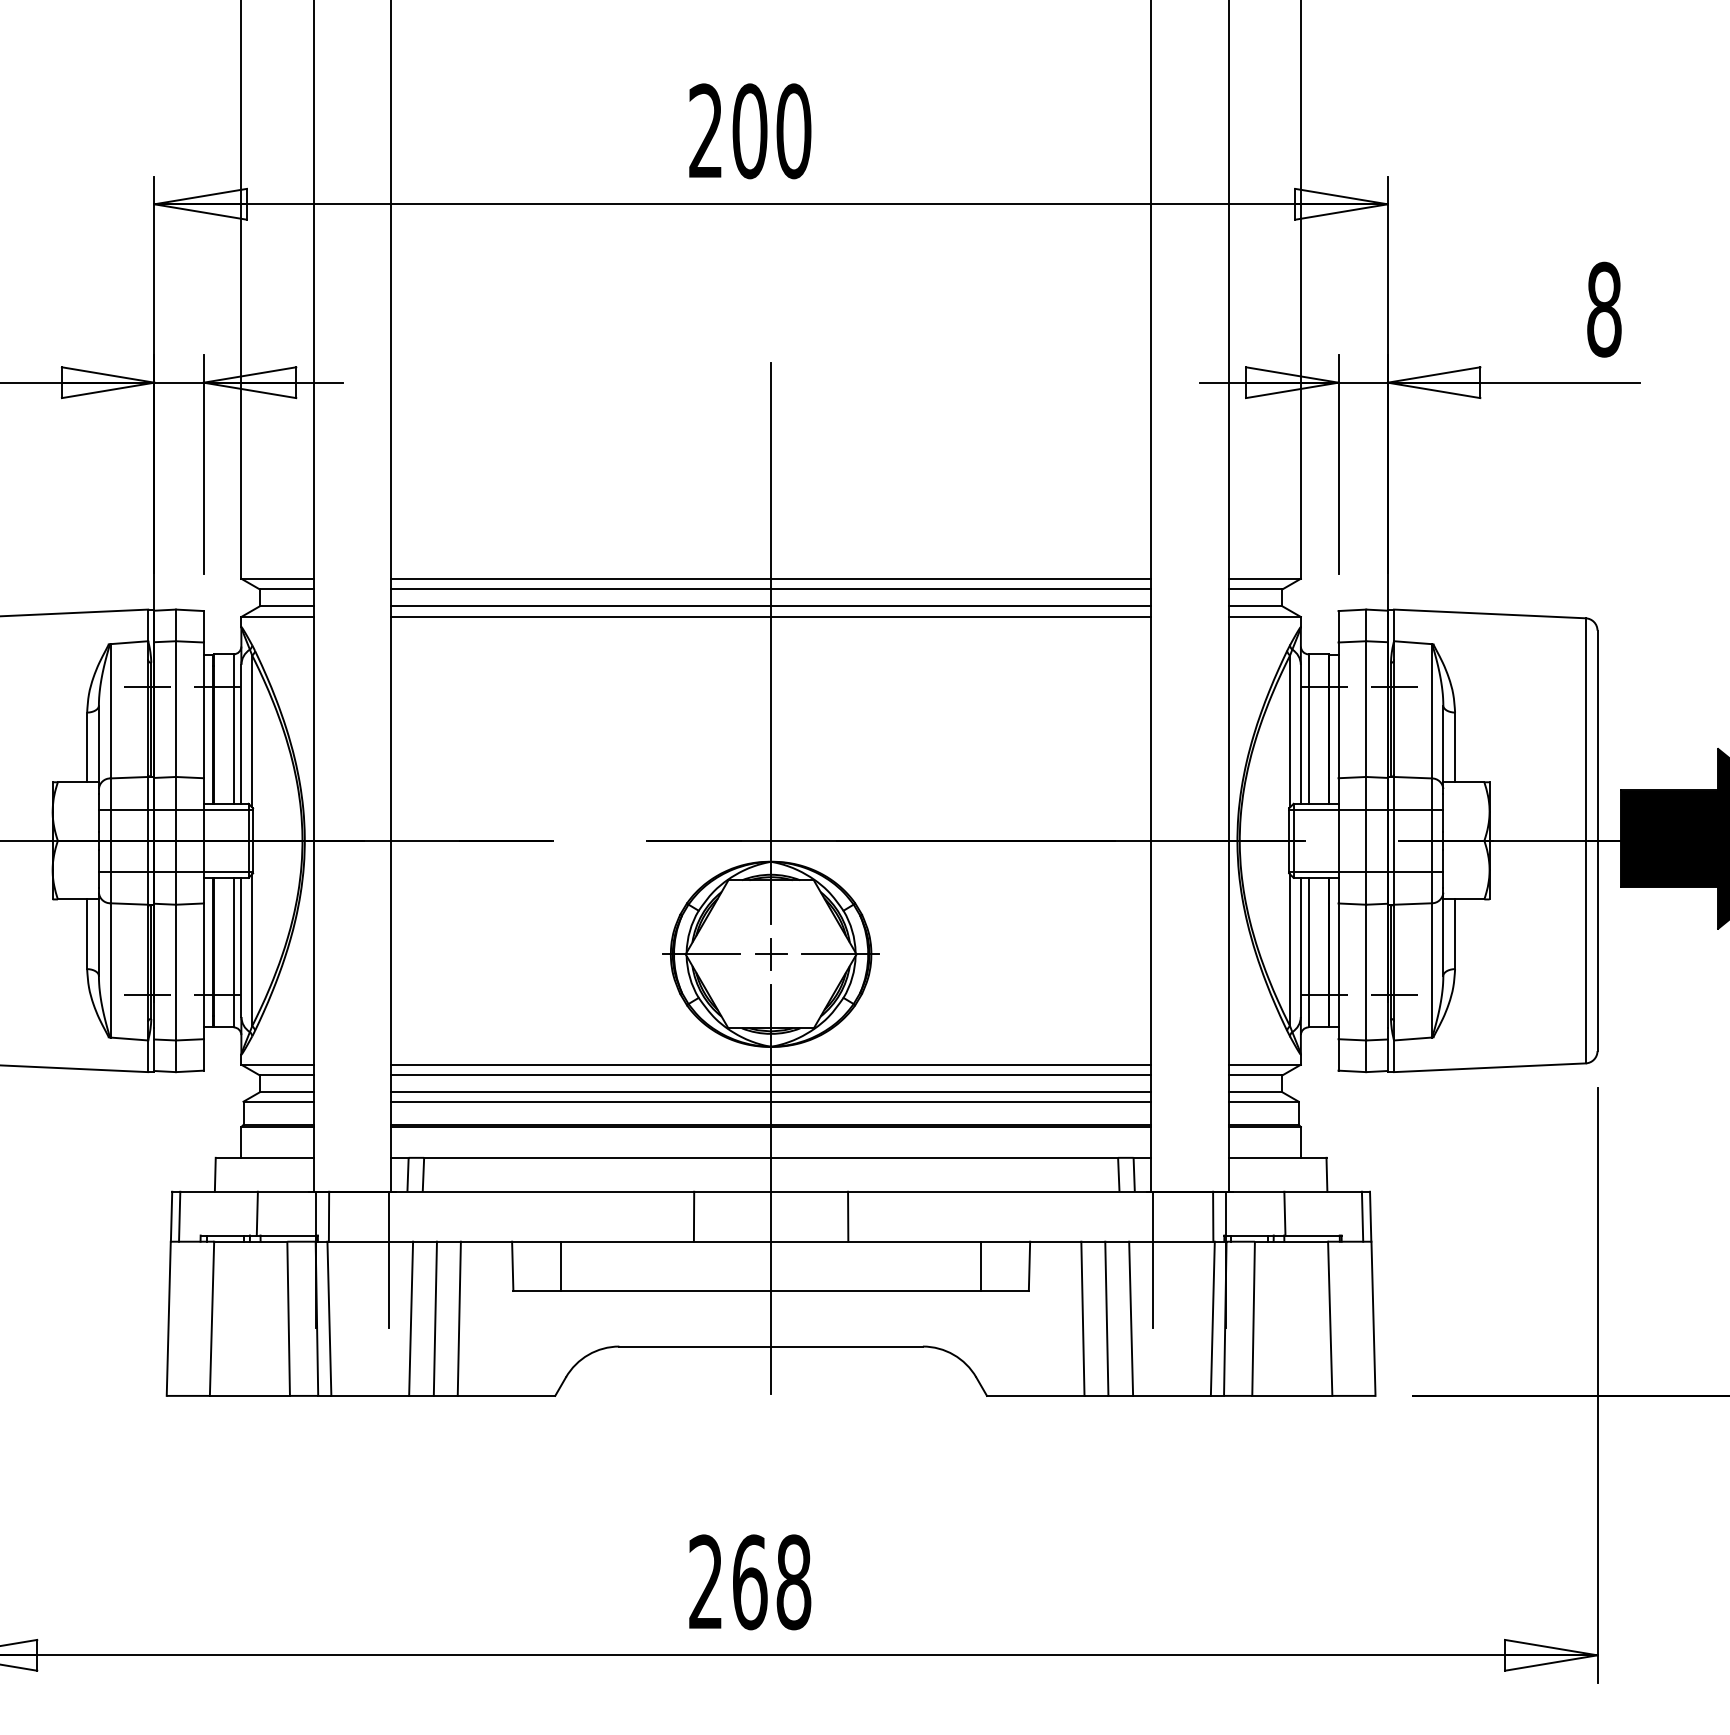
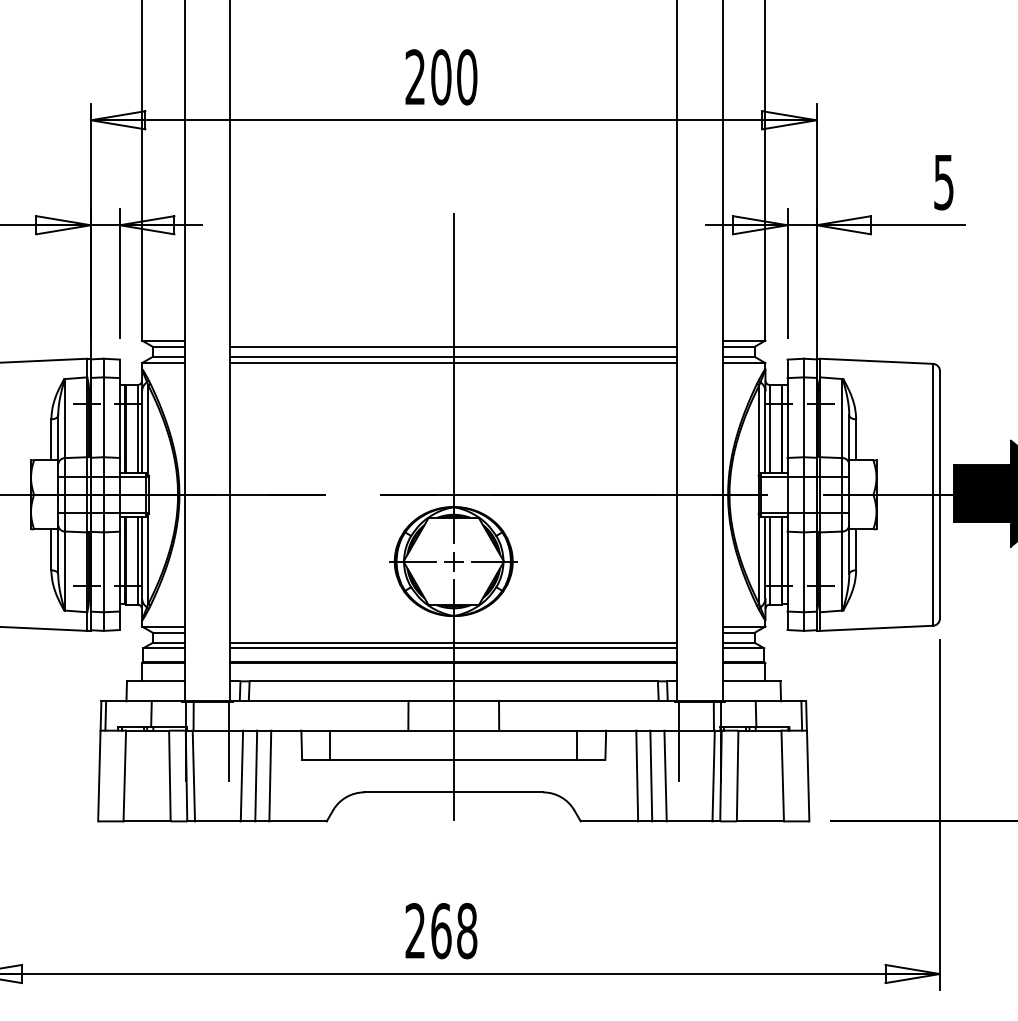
text: (1605, 310) -> (944, 182), 8 -> 5
line: (770, 578) -> (453, 340), removed
line: (770, 1064) -> (453, 626), removed
line: (770, 1074) -> (453, 632), removed

